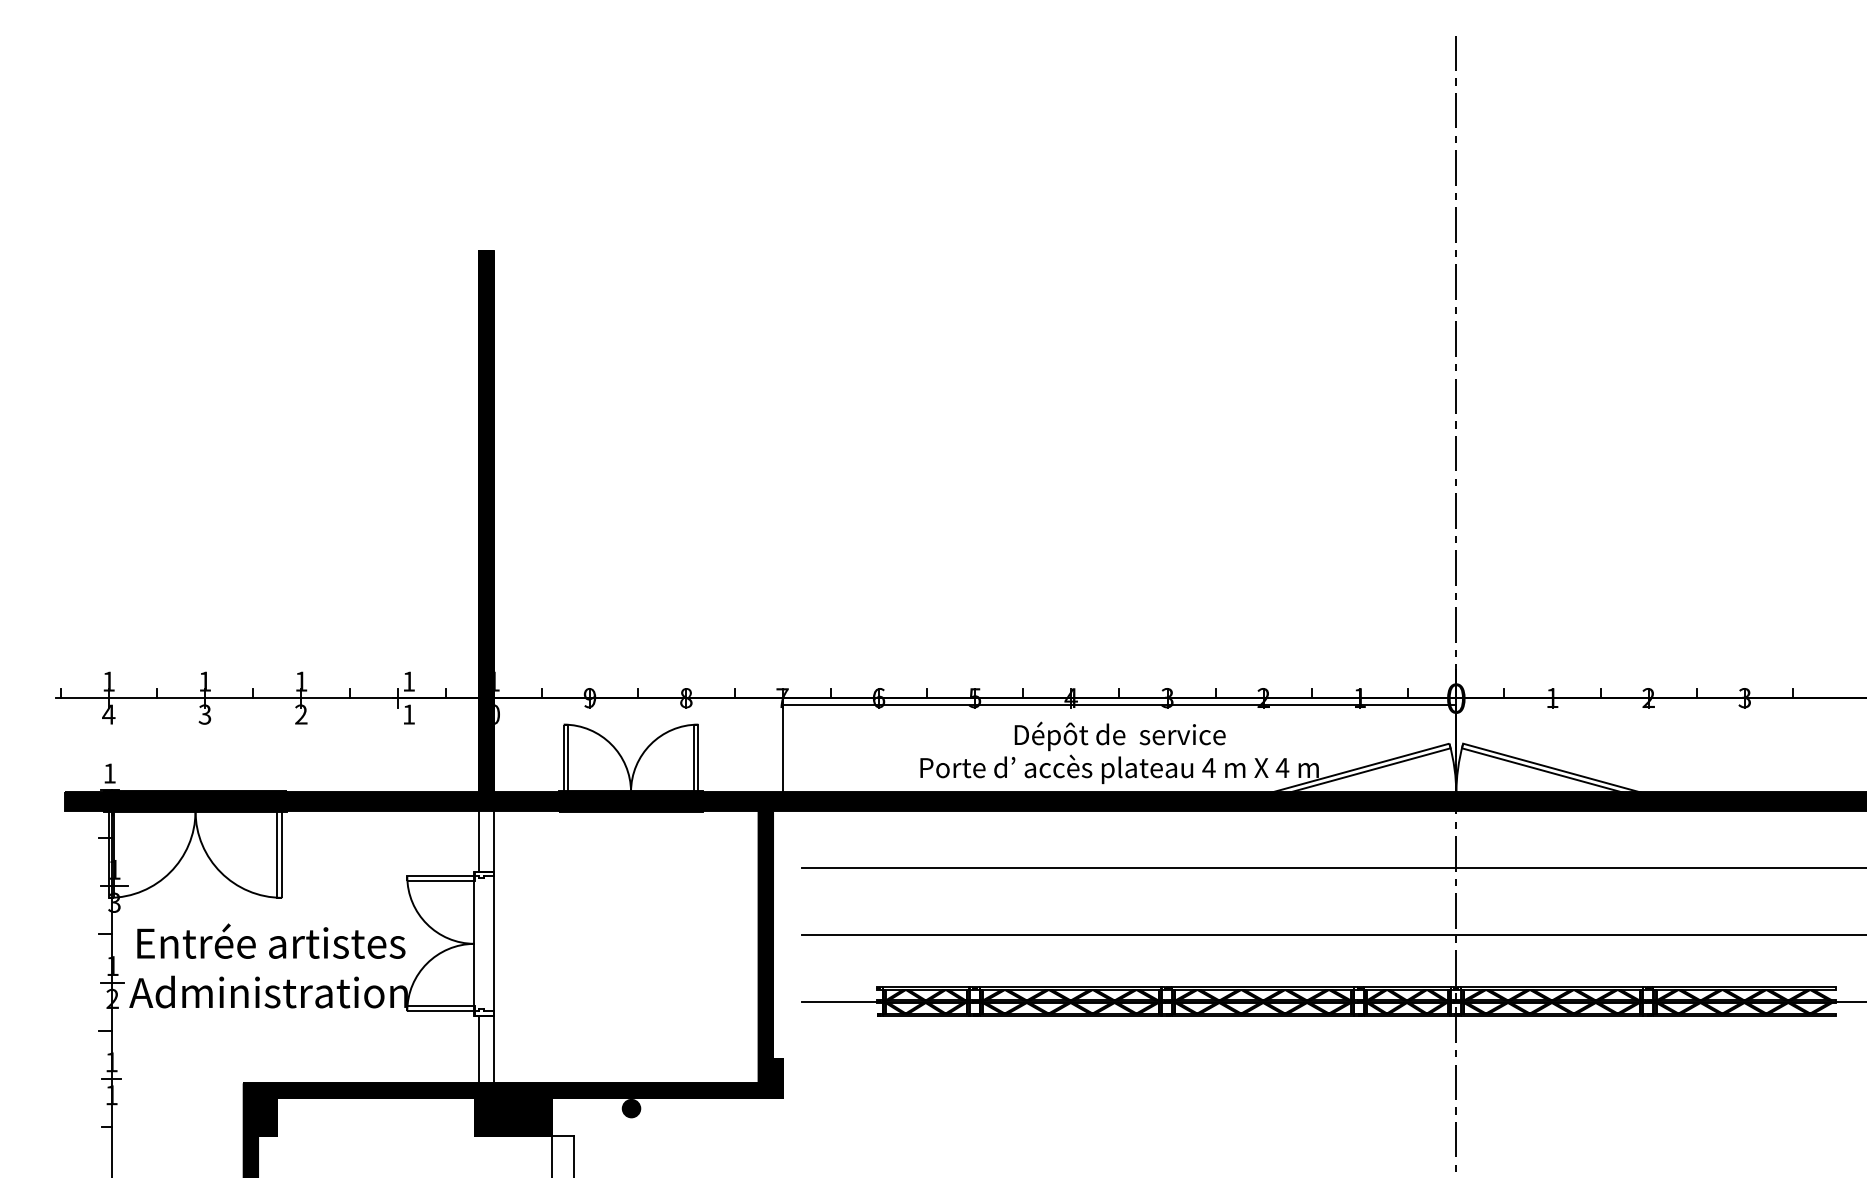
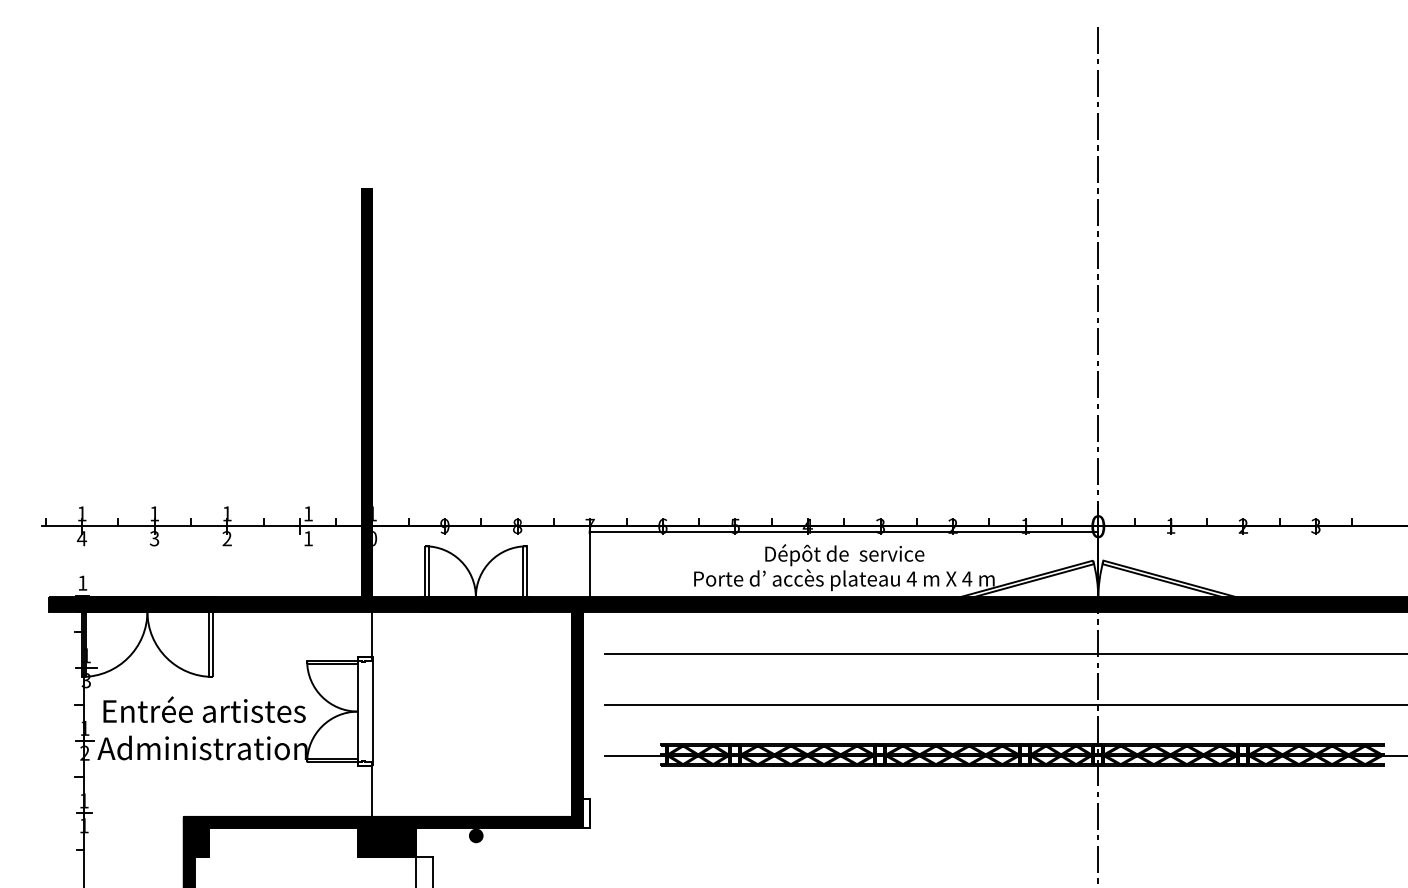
line: (479, 840) -> (361, 633), removed
line: (479, 1049) -> (361, 791), removed
fill: (777, 1078) -> (586, 813), removed

